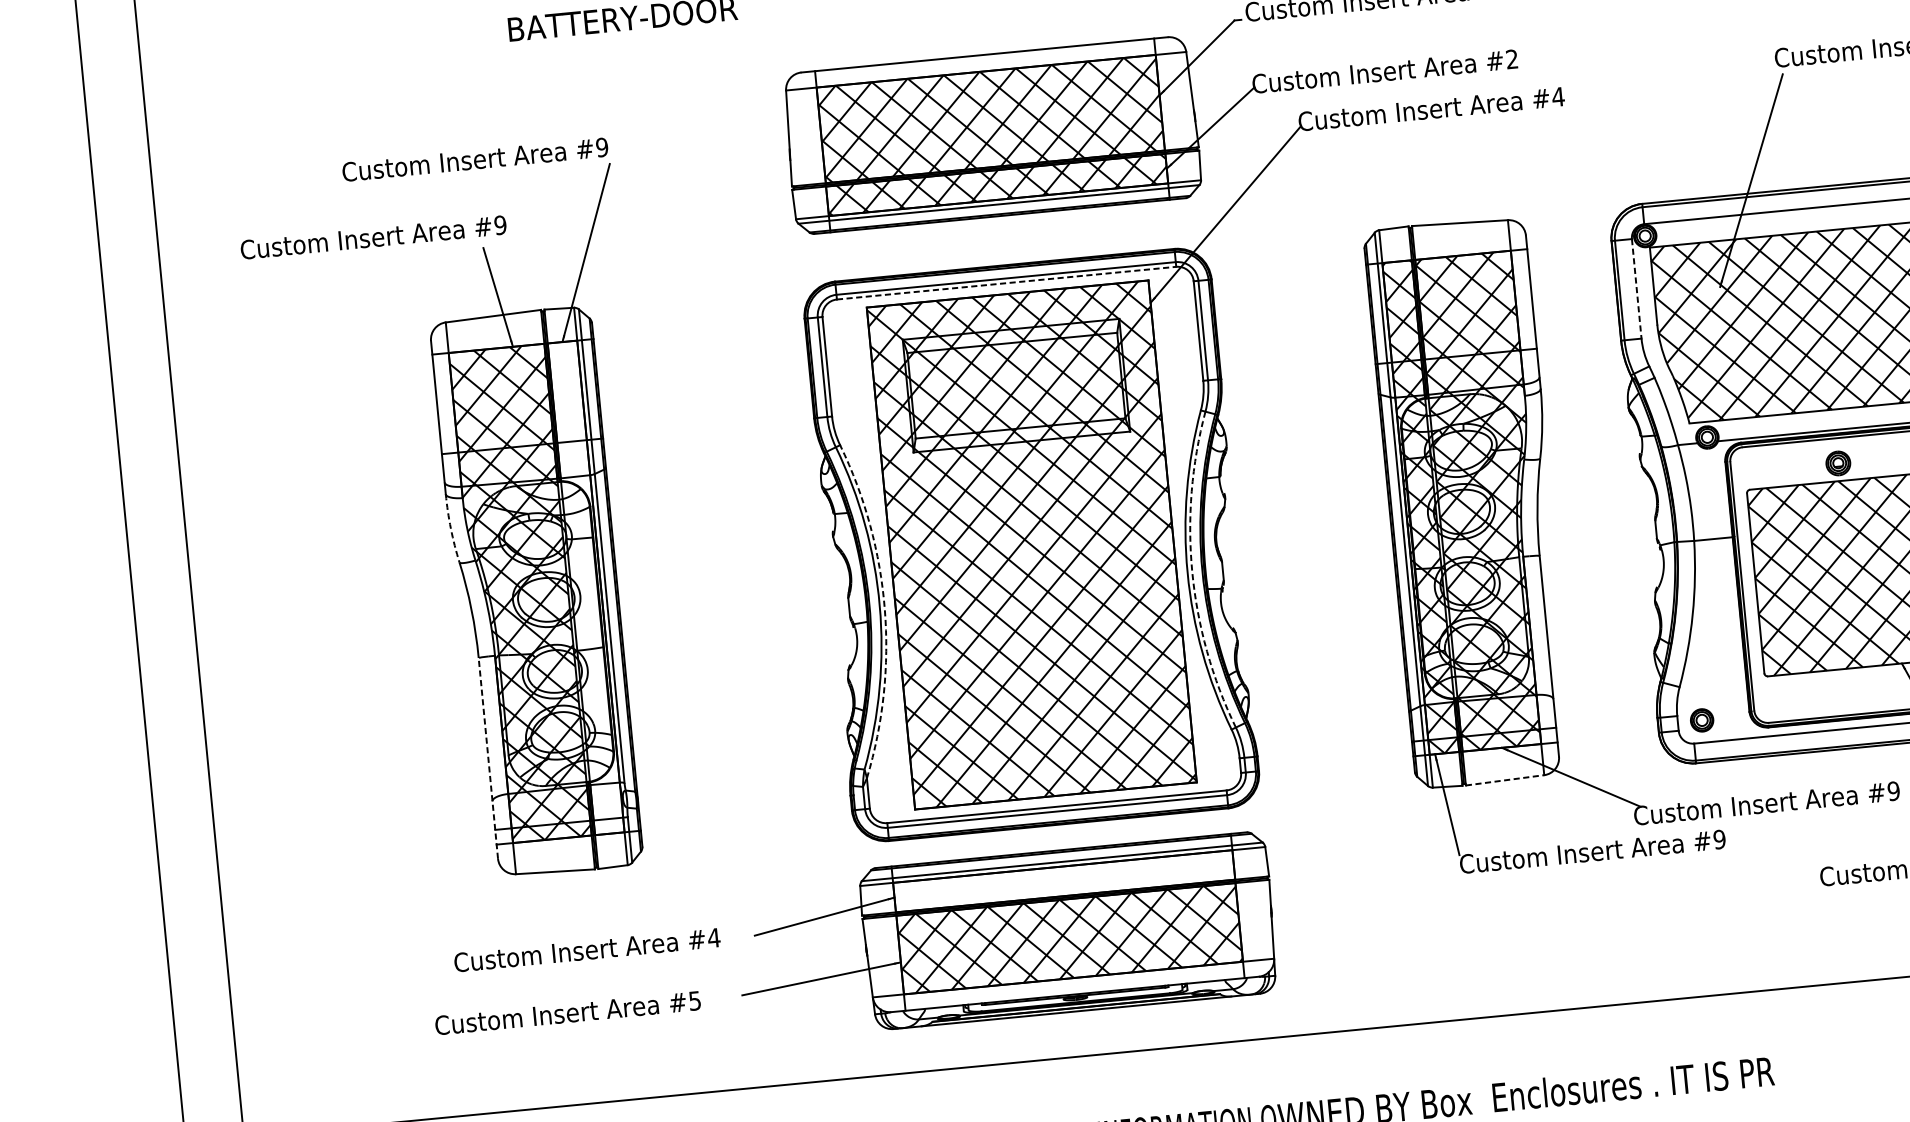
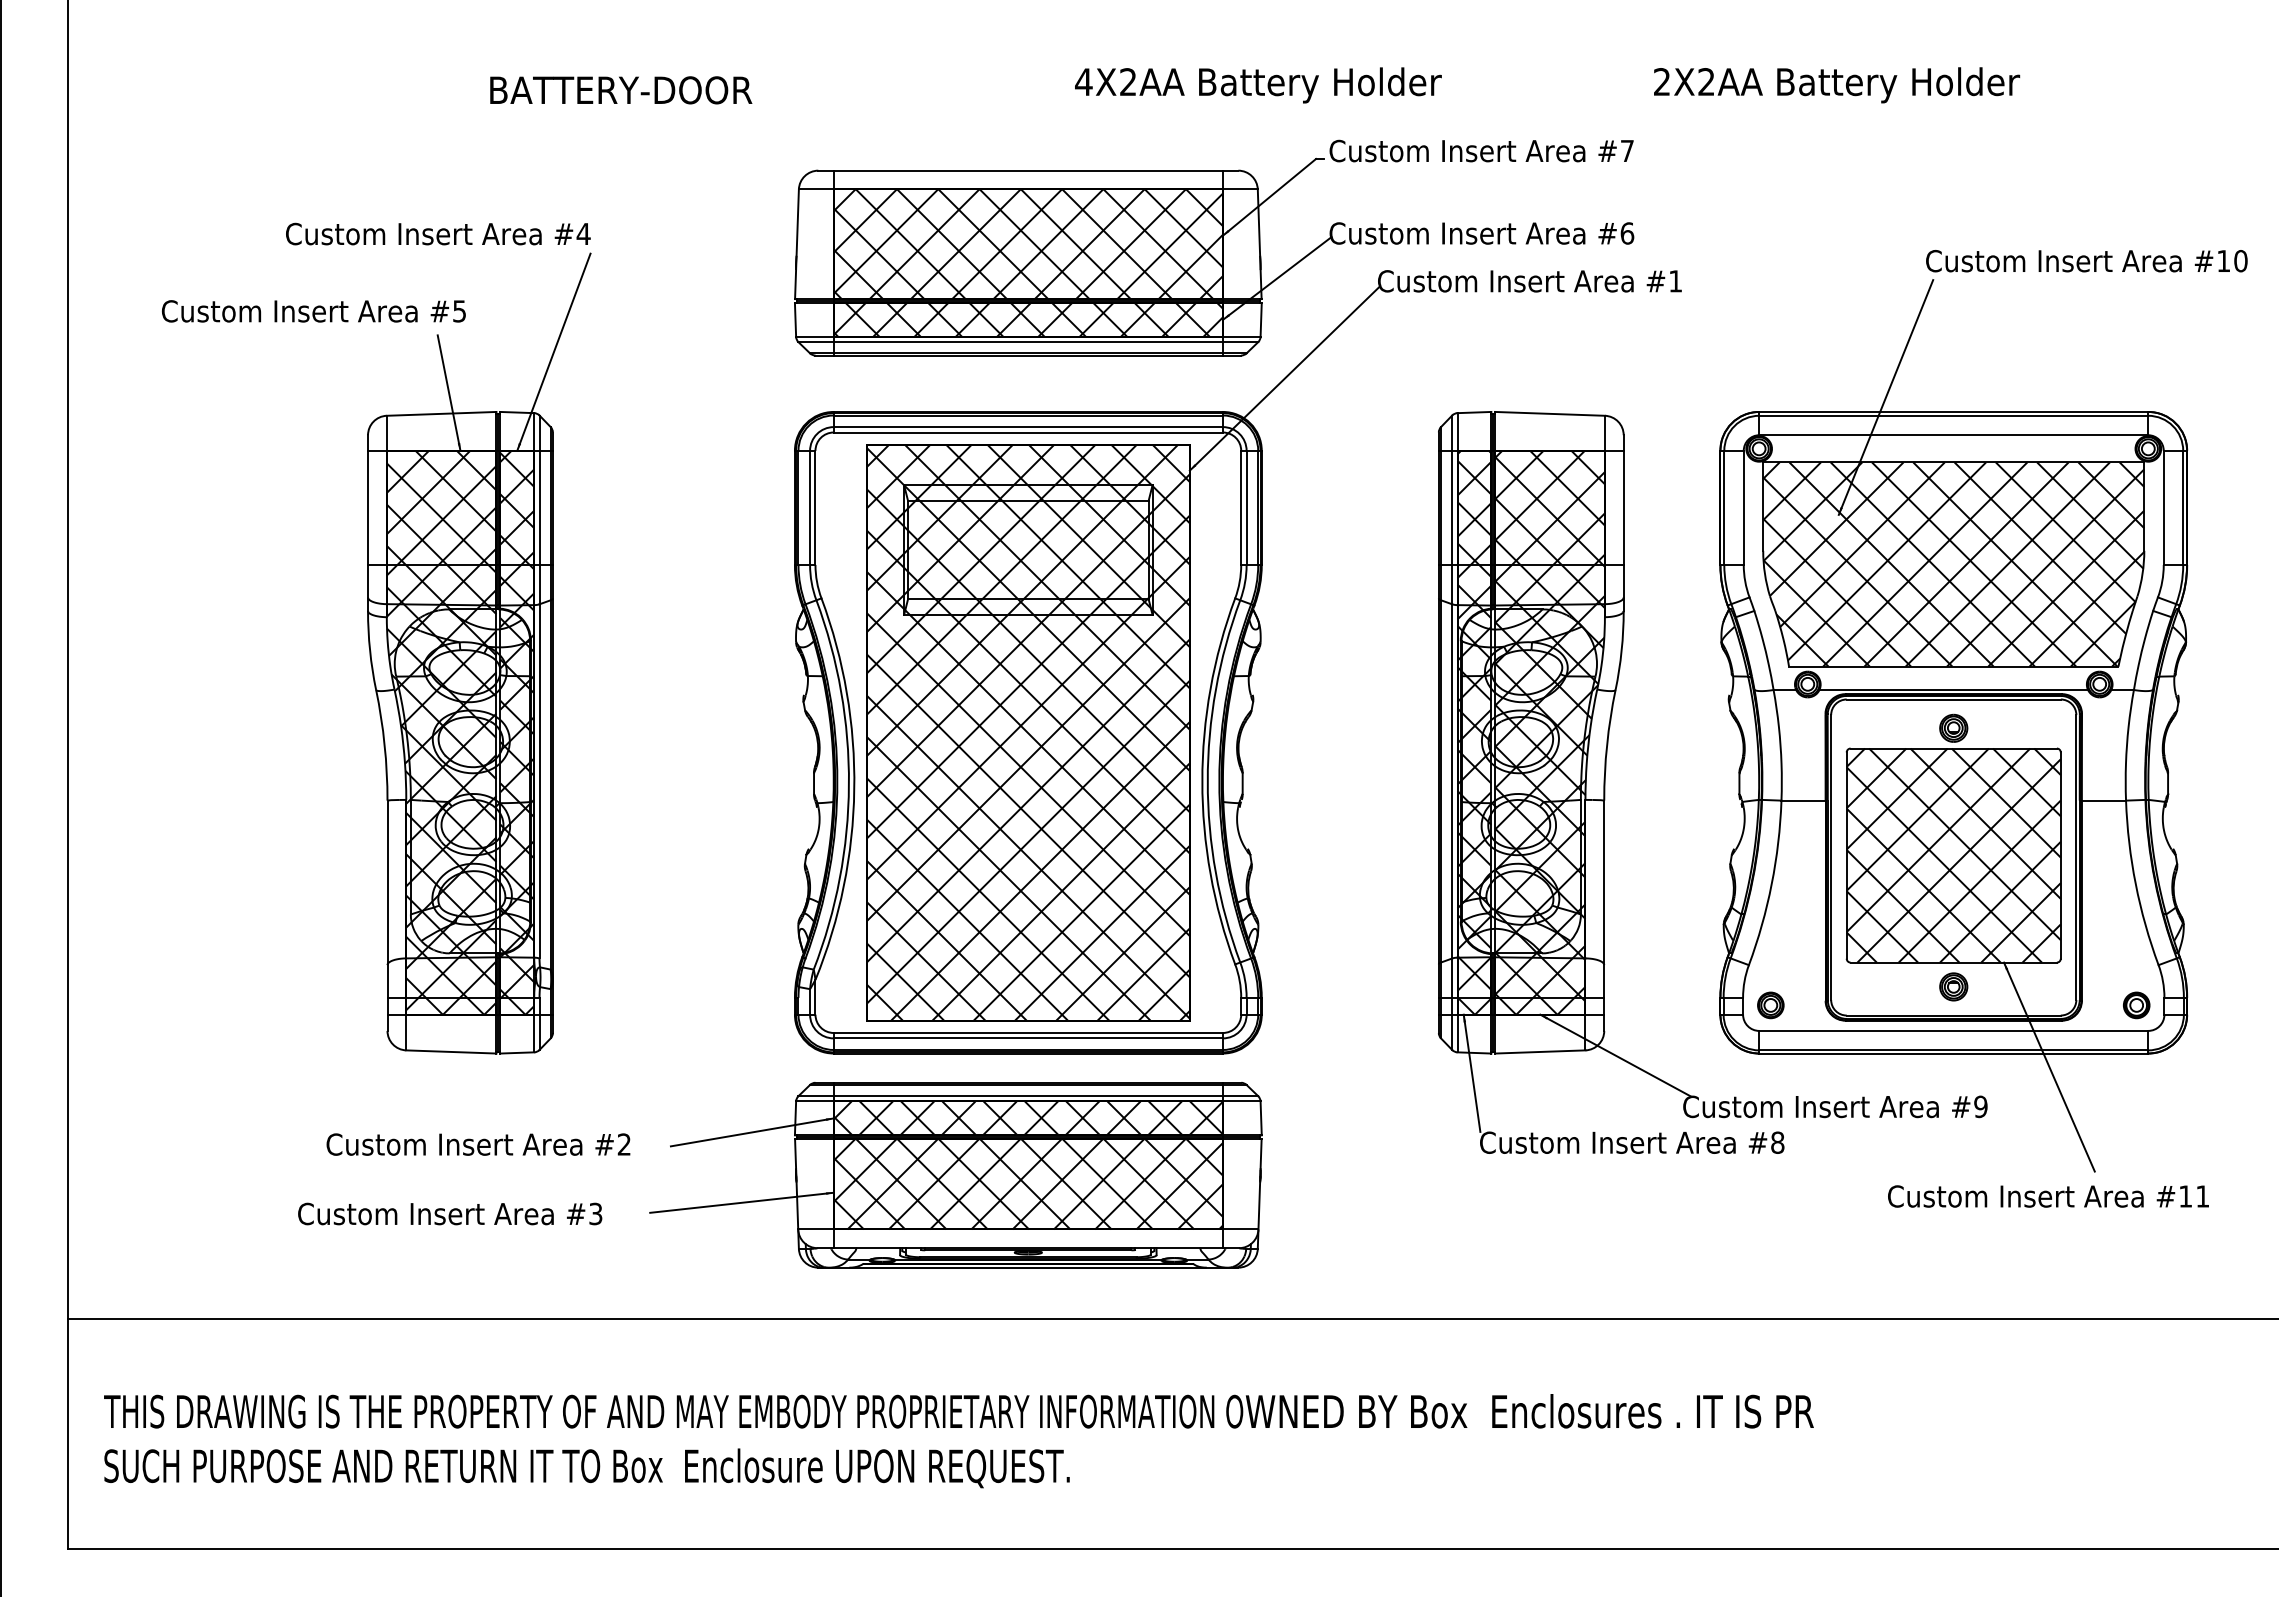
text: (1512, 59) -> (1627, 233), #2 -> #6
text: (1558, 97) -> (1675, 281), #4 -> #1
text: (601, 147) -> (583, 233), #9 -> #4
text: (500, 225) -> (459, 311), #9 -> #5
line: (1006, 283) -> (1028, 432), dashed -> solid
line: (1636, 289) -> (1743, 508), dashed -> solid
arc: (451, 528) -> (370, 650), dashed -> solid
arc: (1192, 572) -> (1207, 781), dashed -> solid
hatch: (586, 587) -> (517, 732), added
arc: (884, 609) -> (854, 789), dashed -> solid
part: (1859, 688) -> (1953, 986), added
line: (488, 758) -> (387, 915), dashed -> solid
line: (1505, 779) -> (1540, 1051), dashed -> solid
text: (1719, 839) -> (1777, 1142), #9 -> #8
hatch: (1063, 881) -> (1027, 1118), added
text: (714, 937) -> (624, 1144), #4 -> #2
text: (695, 1000) -> (596, 1213), #5 -> #3

